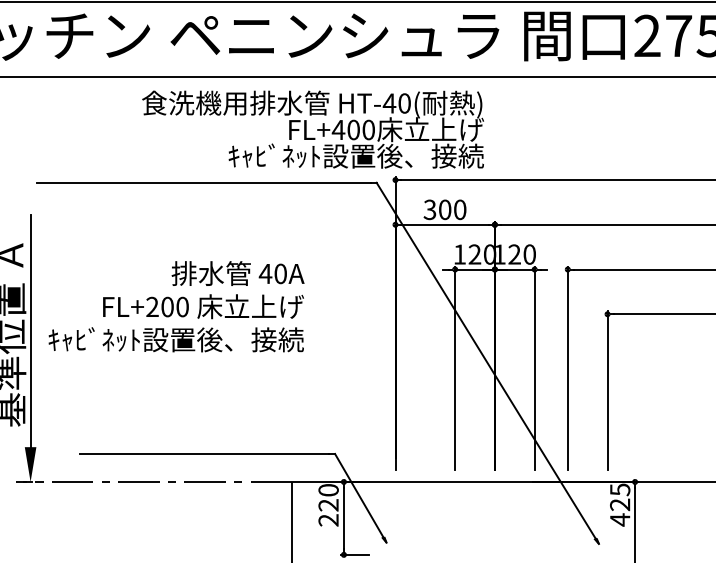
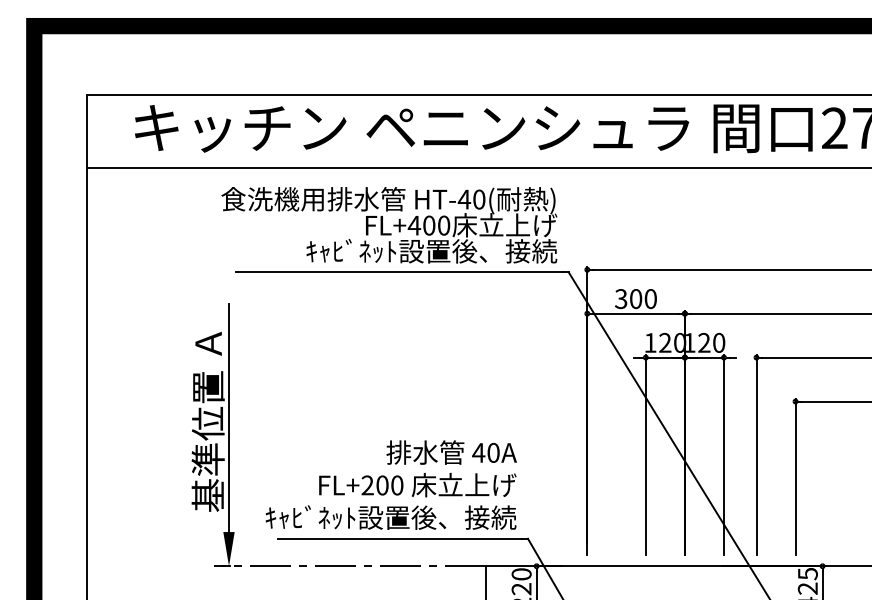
text: (313, 129) -> (389, 225), moved
text: (175, 306) -> (390, 484), moved

